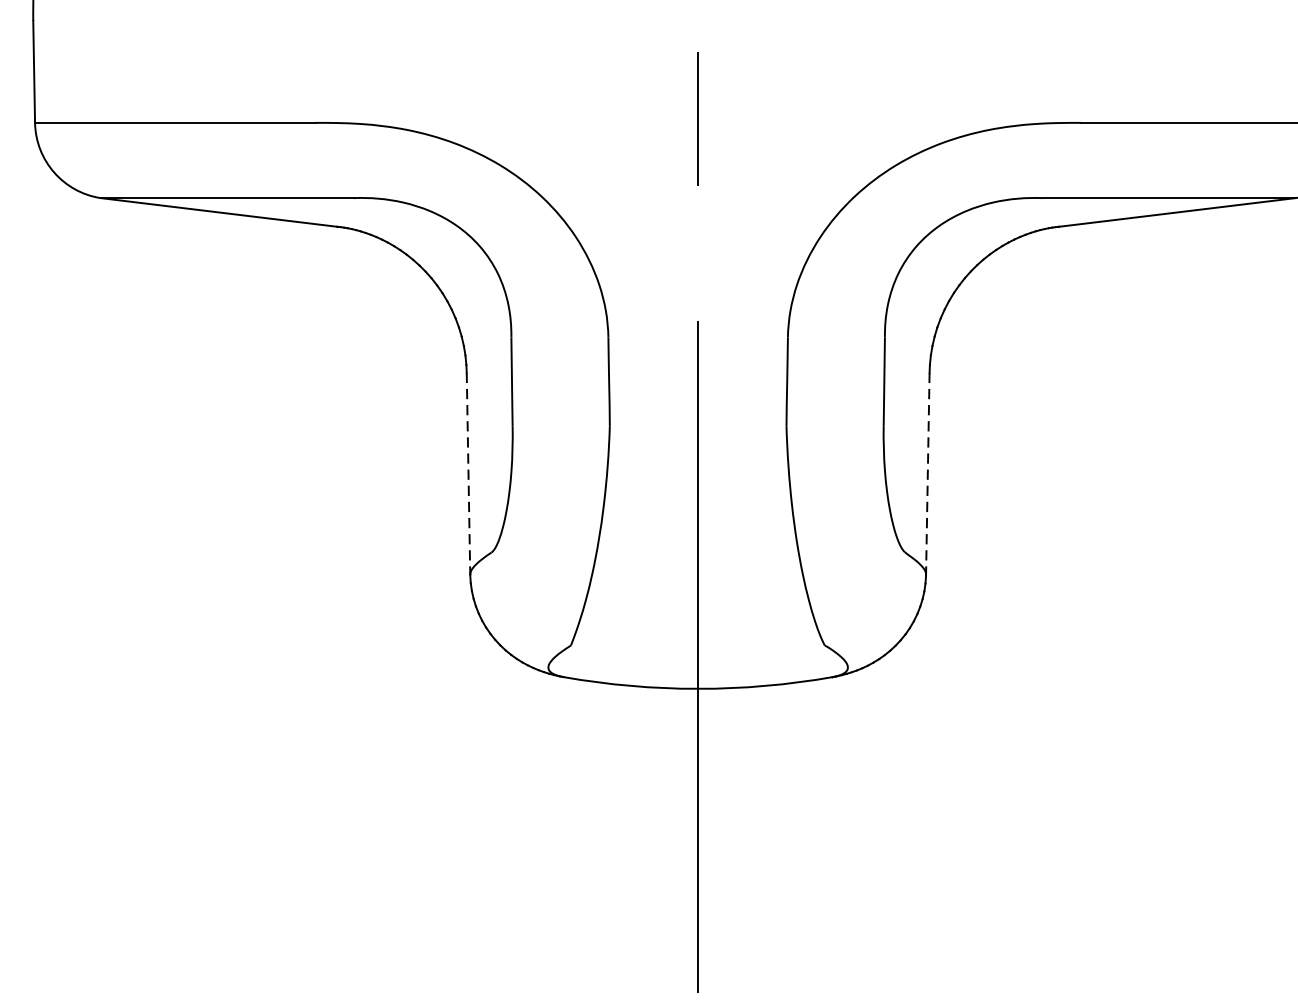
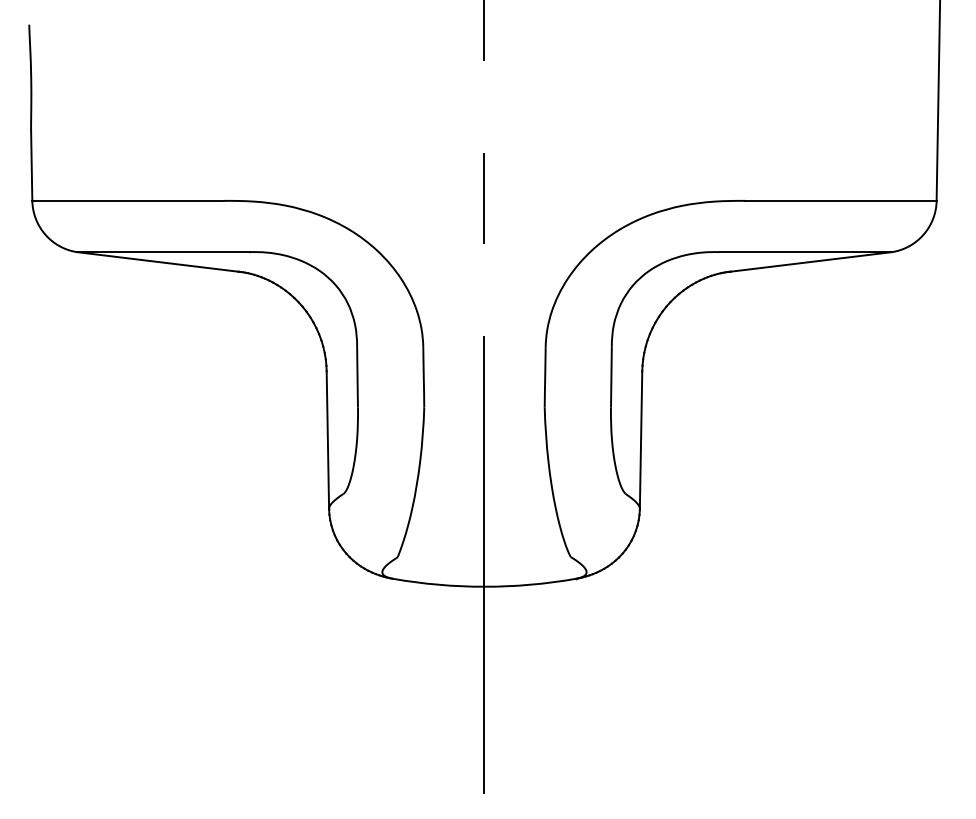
line: (467, 474) -> (327, 440), dashed -> solid
line: (928, 474) -> (641, 440), dashed -> solid

